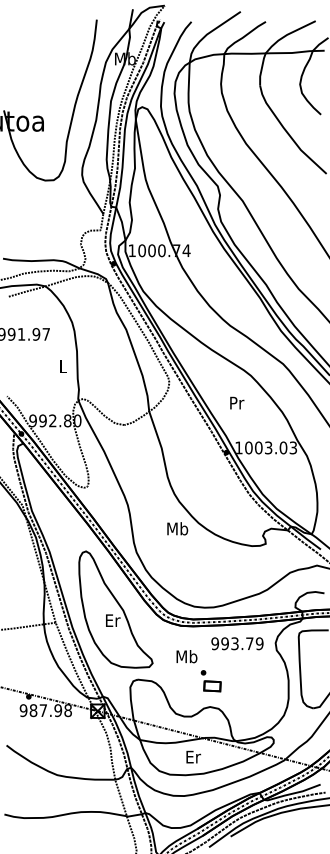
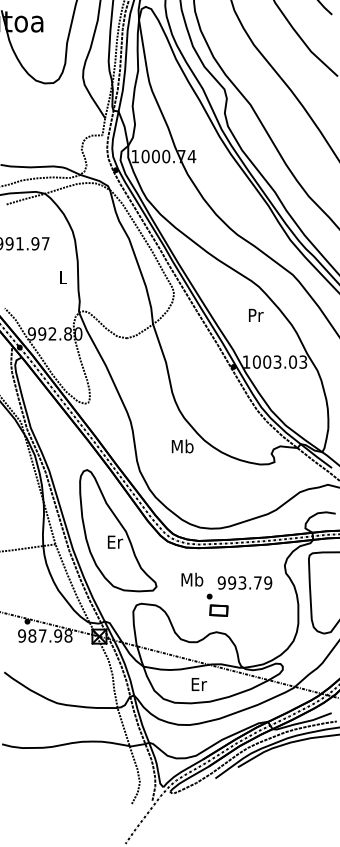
text: (237, 402) -> (256, 314), moved
text: (237, 643) -> (245, 582), moved

